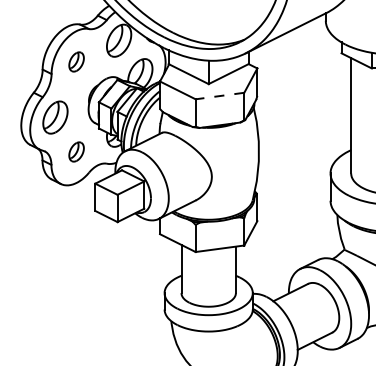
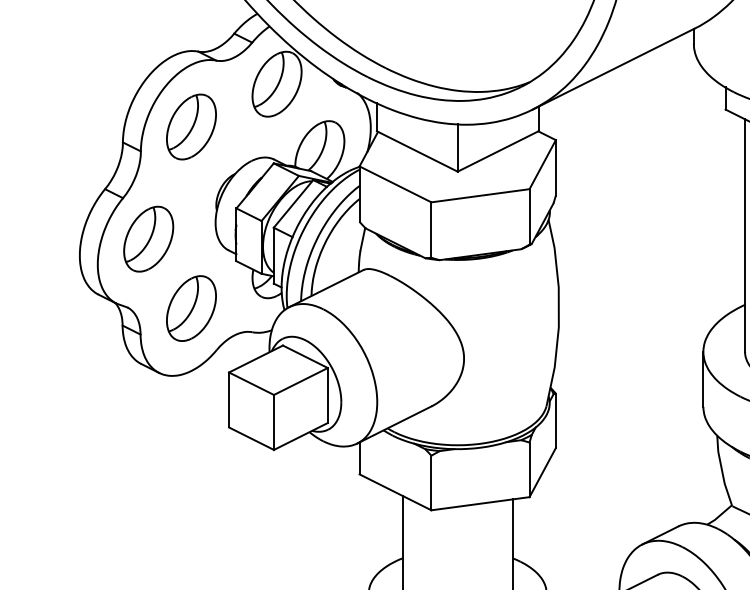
part: (76, 61) -> (191, 126), size x1.67
line: (219, 96) -> (479, 196), dashed -> solid
part: (76, 151) -> (191, 307), size x1.67

